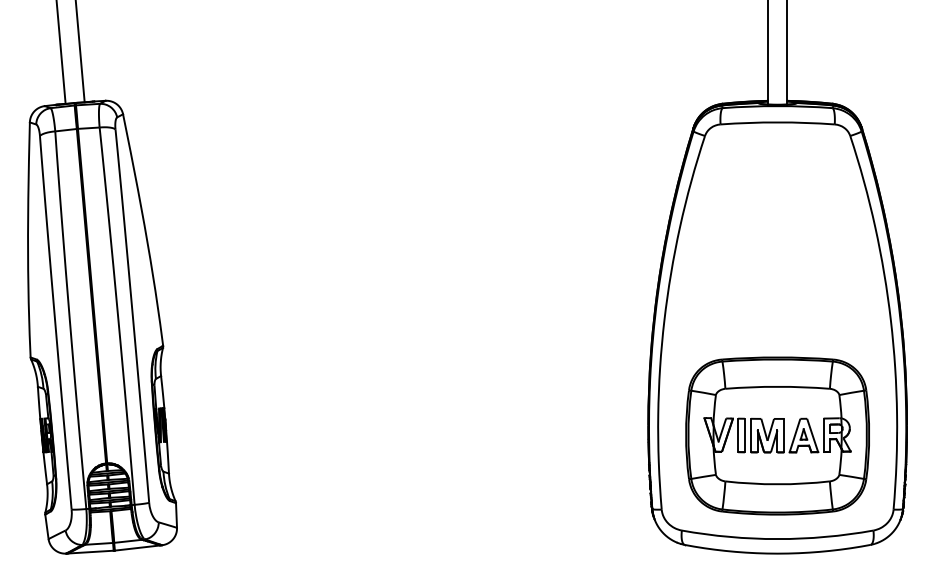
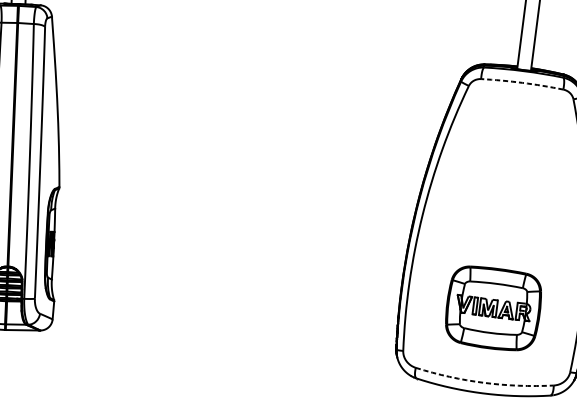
arc: (777, 122) -> (522, 82), solid -> dashed
part: (777, 435) -> (493, 308), size x0.7
arc: (777, 539) -> (483, 383), solid -> dashed

